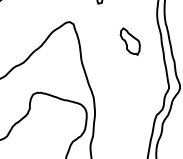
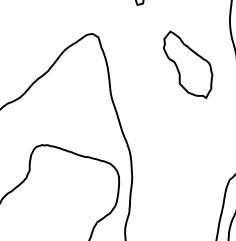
part: (129, 41) -> (186, 64), size x1.6

